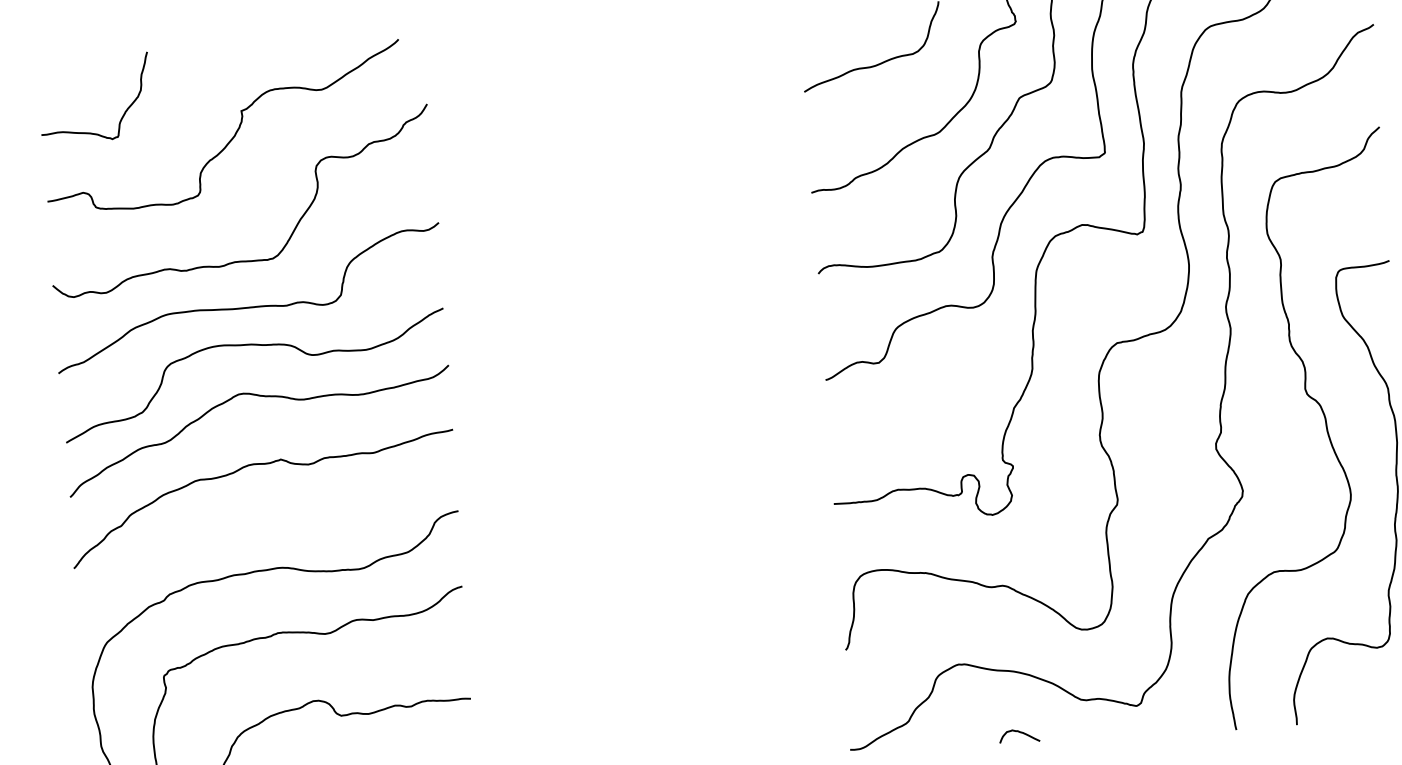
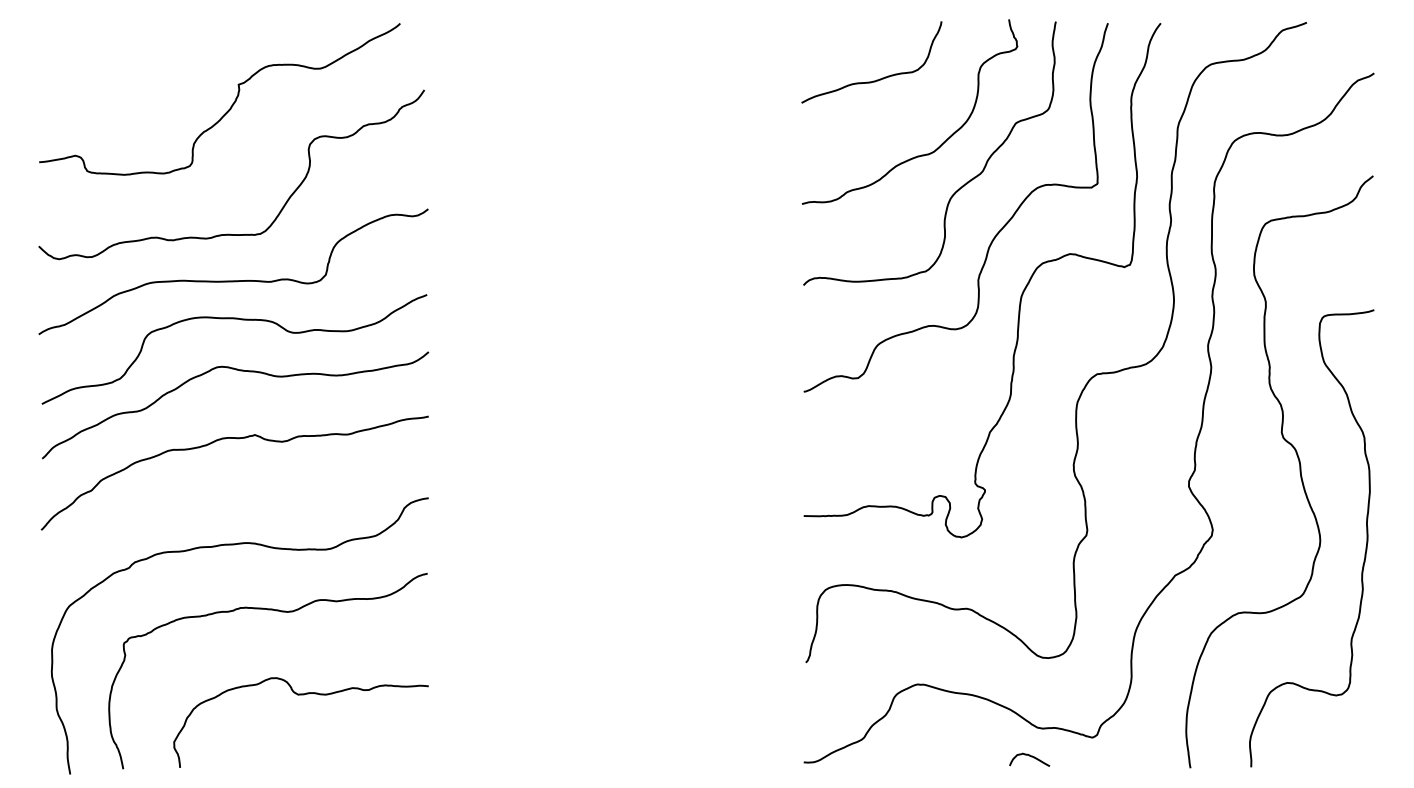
curve: (124, 112) -> (121, 78), removed
curve: (1021, 733) -> (1031, 757), moved

